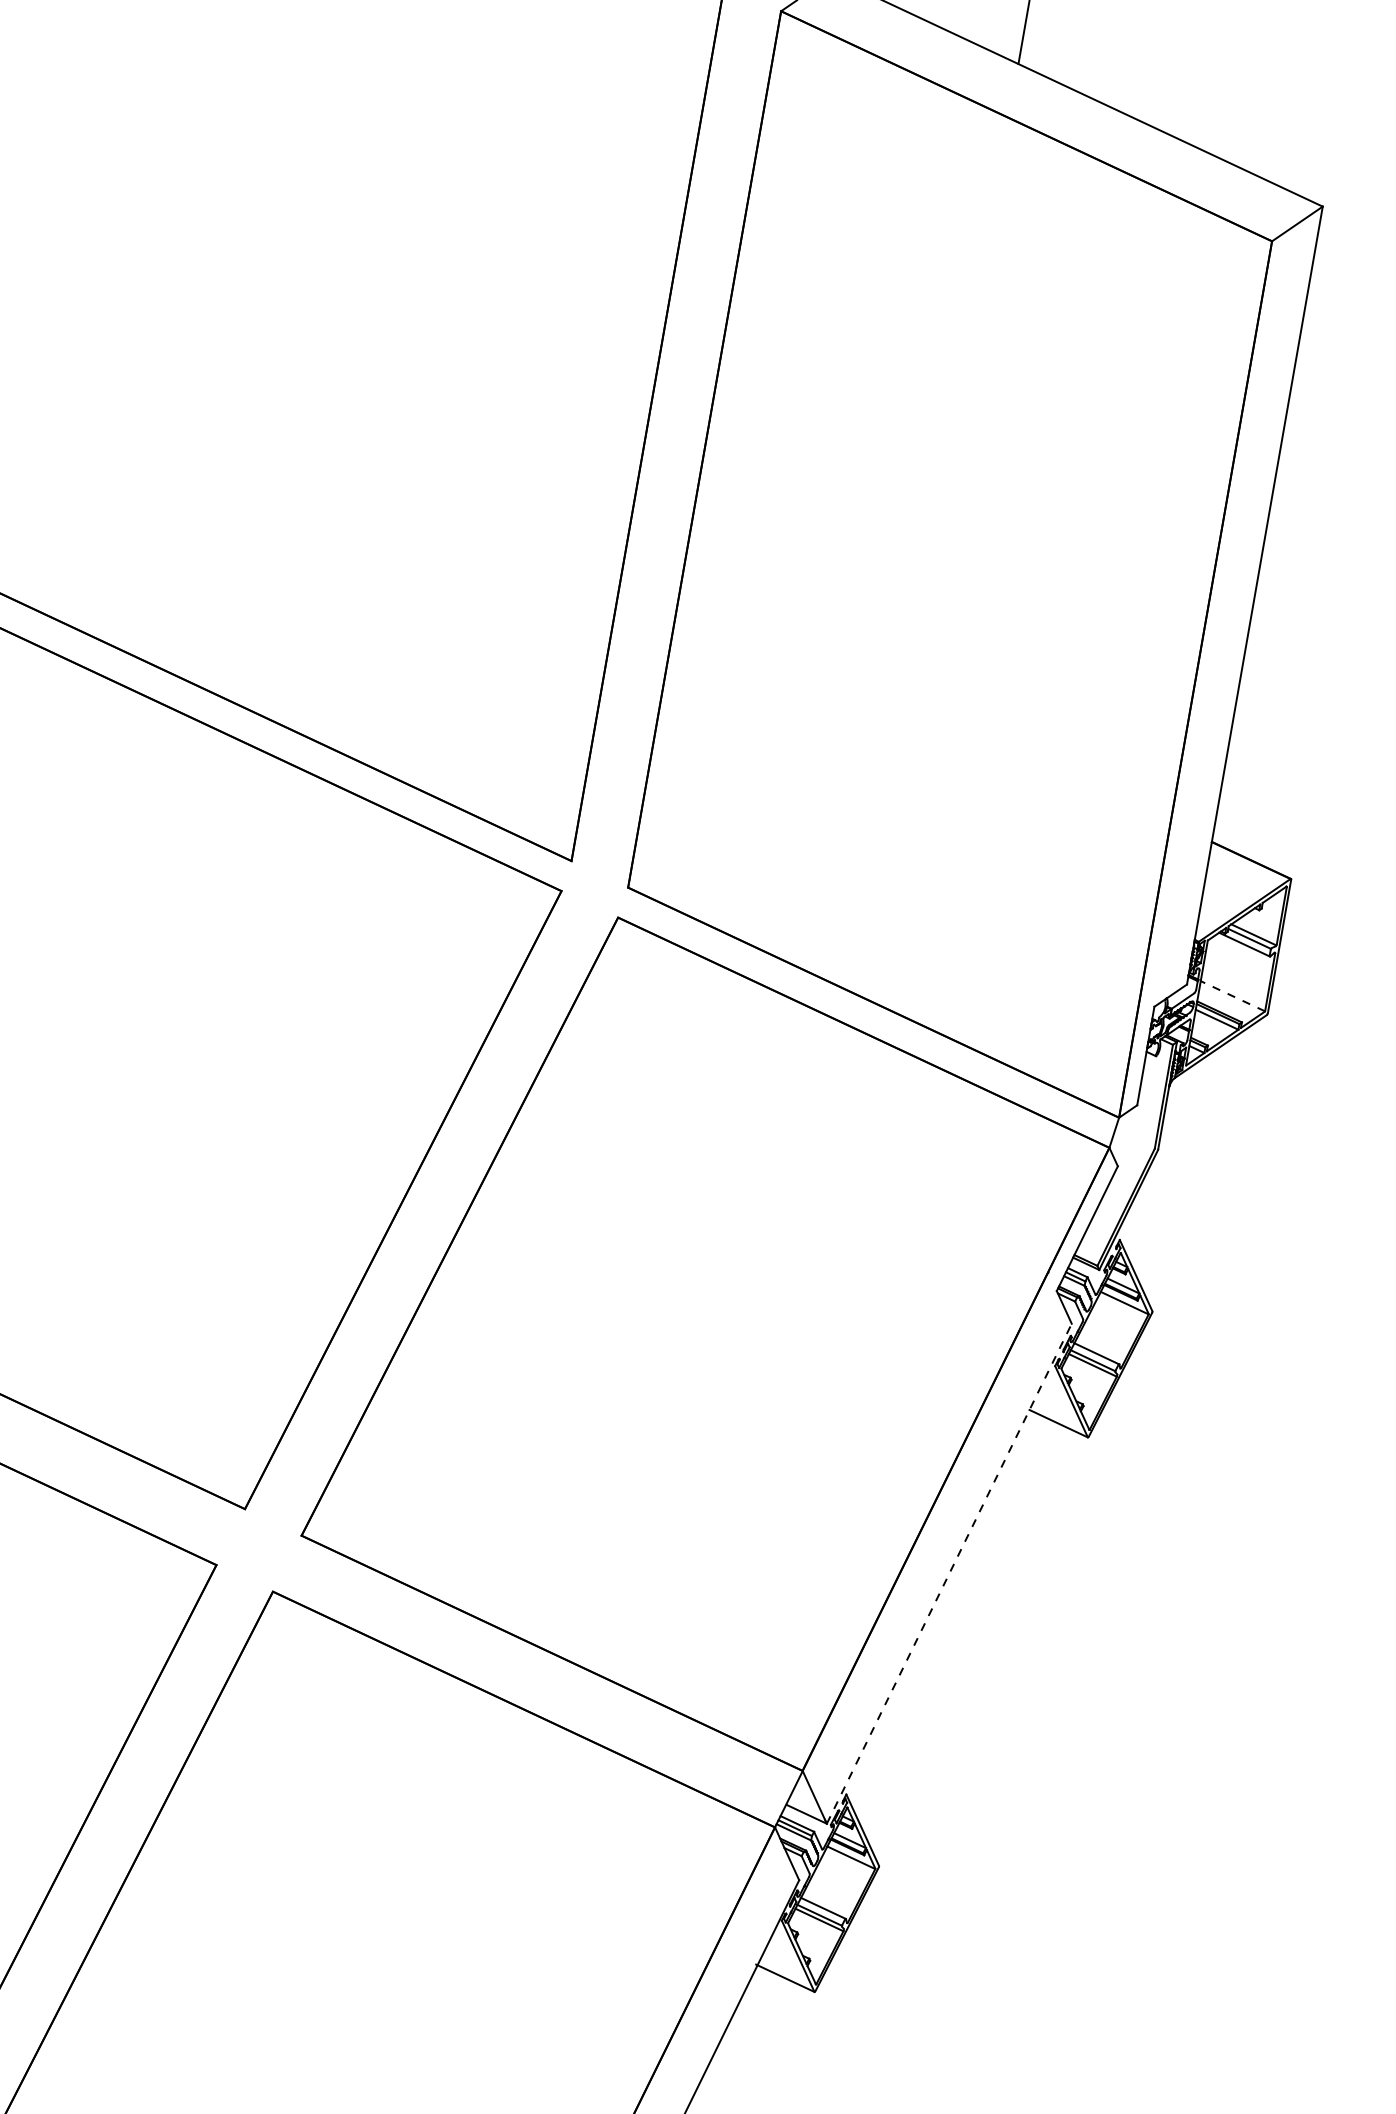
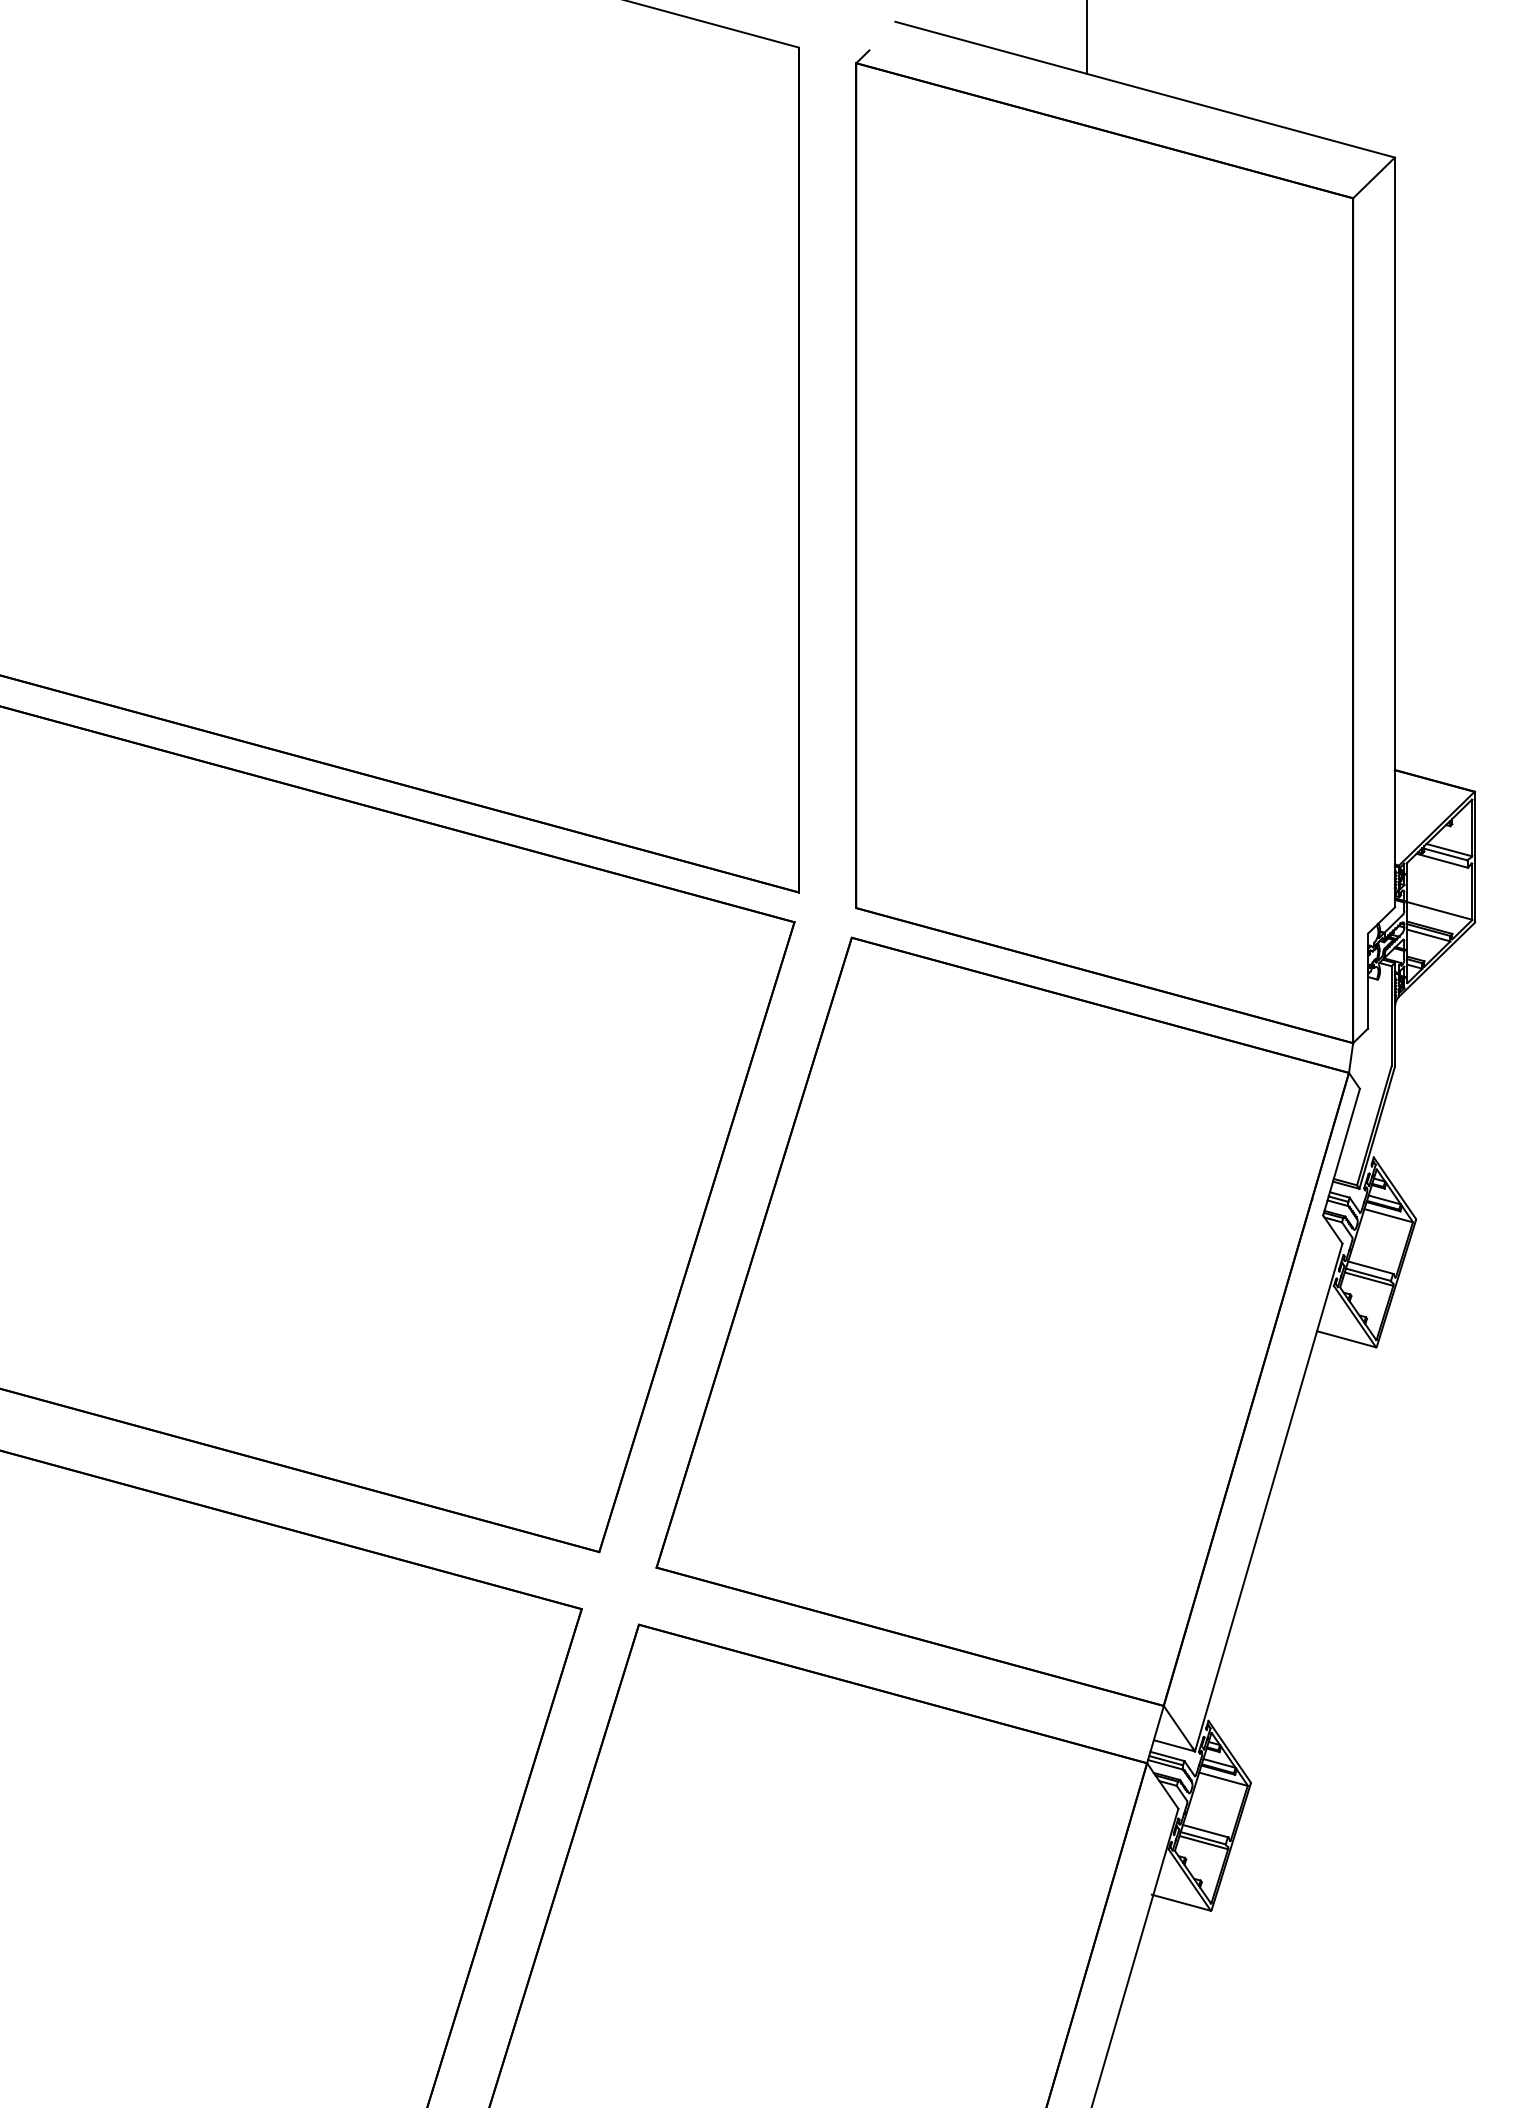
line: (1232, 995) -> (1439, 910), dashed -> solid
line: (949, 1573) -> (1268, 1497), dashed -> solid

